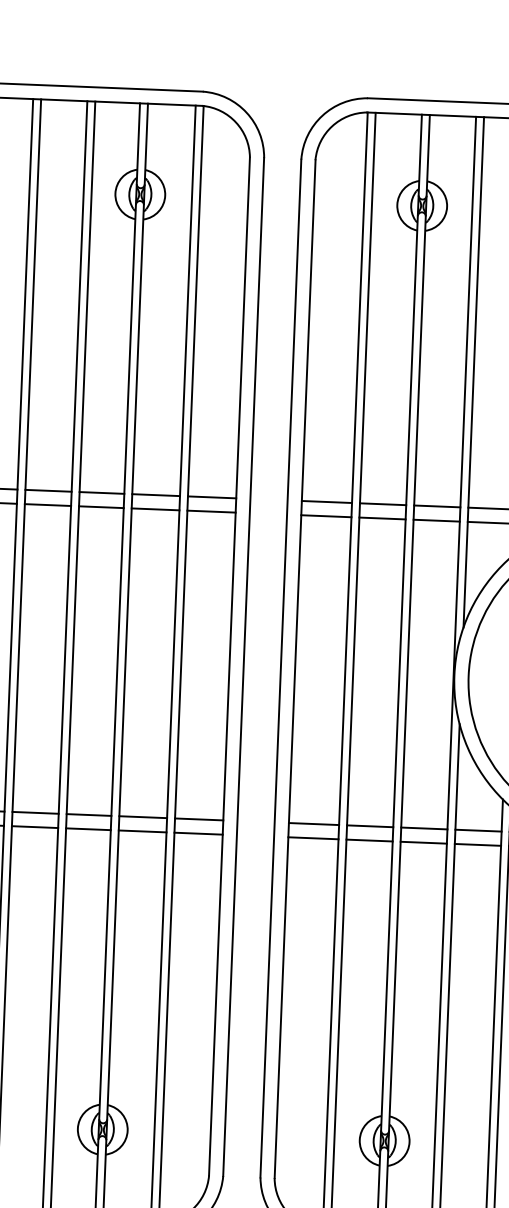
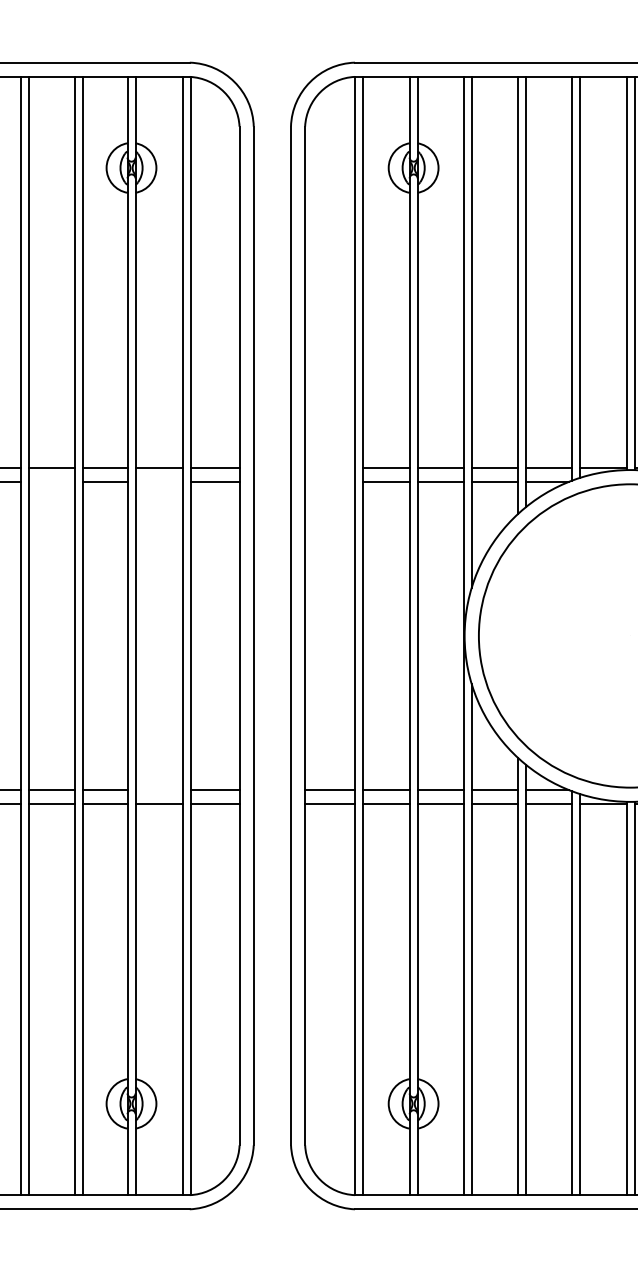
line: (327, 501) -> (330, 467), removed
line: (47, 504) -> (51, 481), removed
line: (155, 508) -> (159, 481), removed
line: (326, 515) -> (330, 481), removed
line: (143, 817) -> (159, 790), removed

